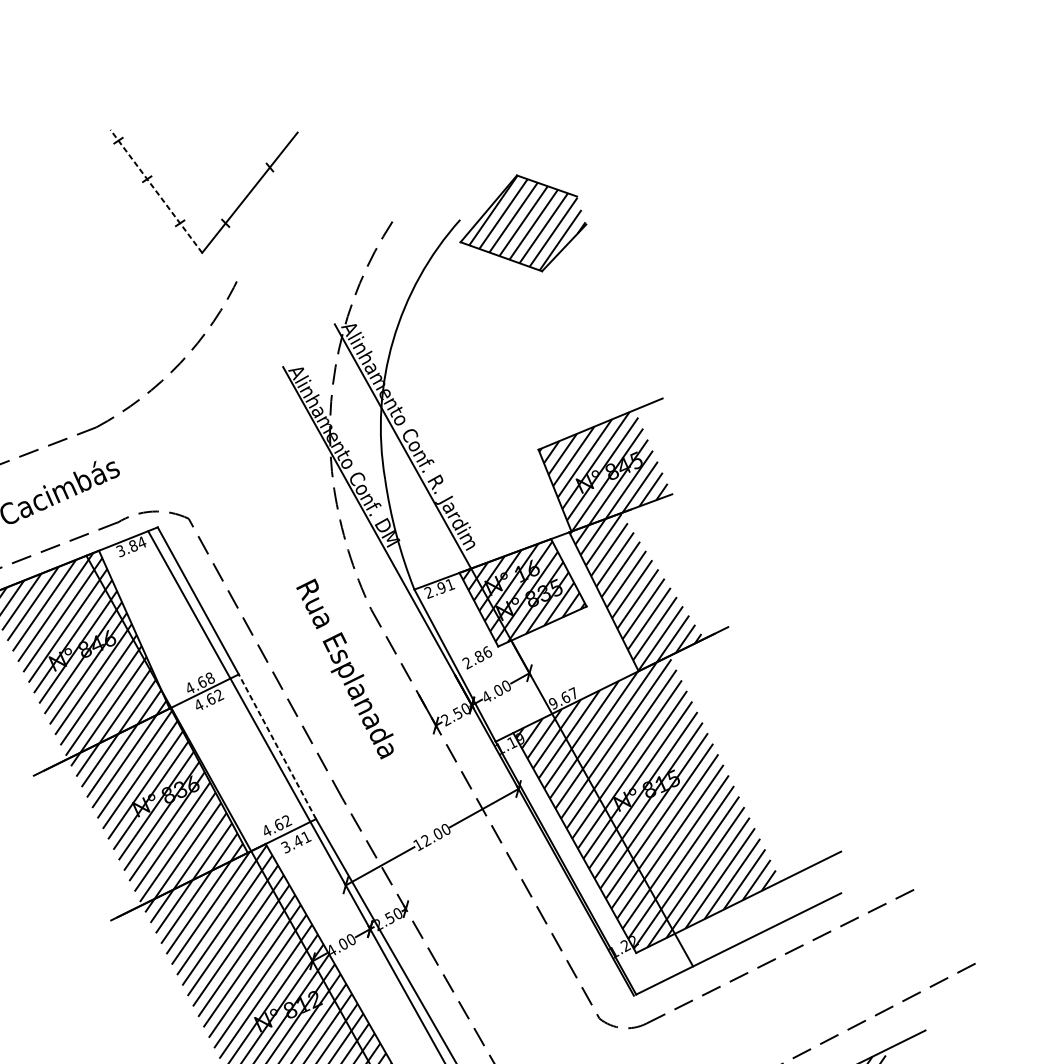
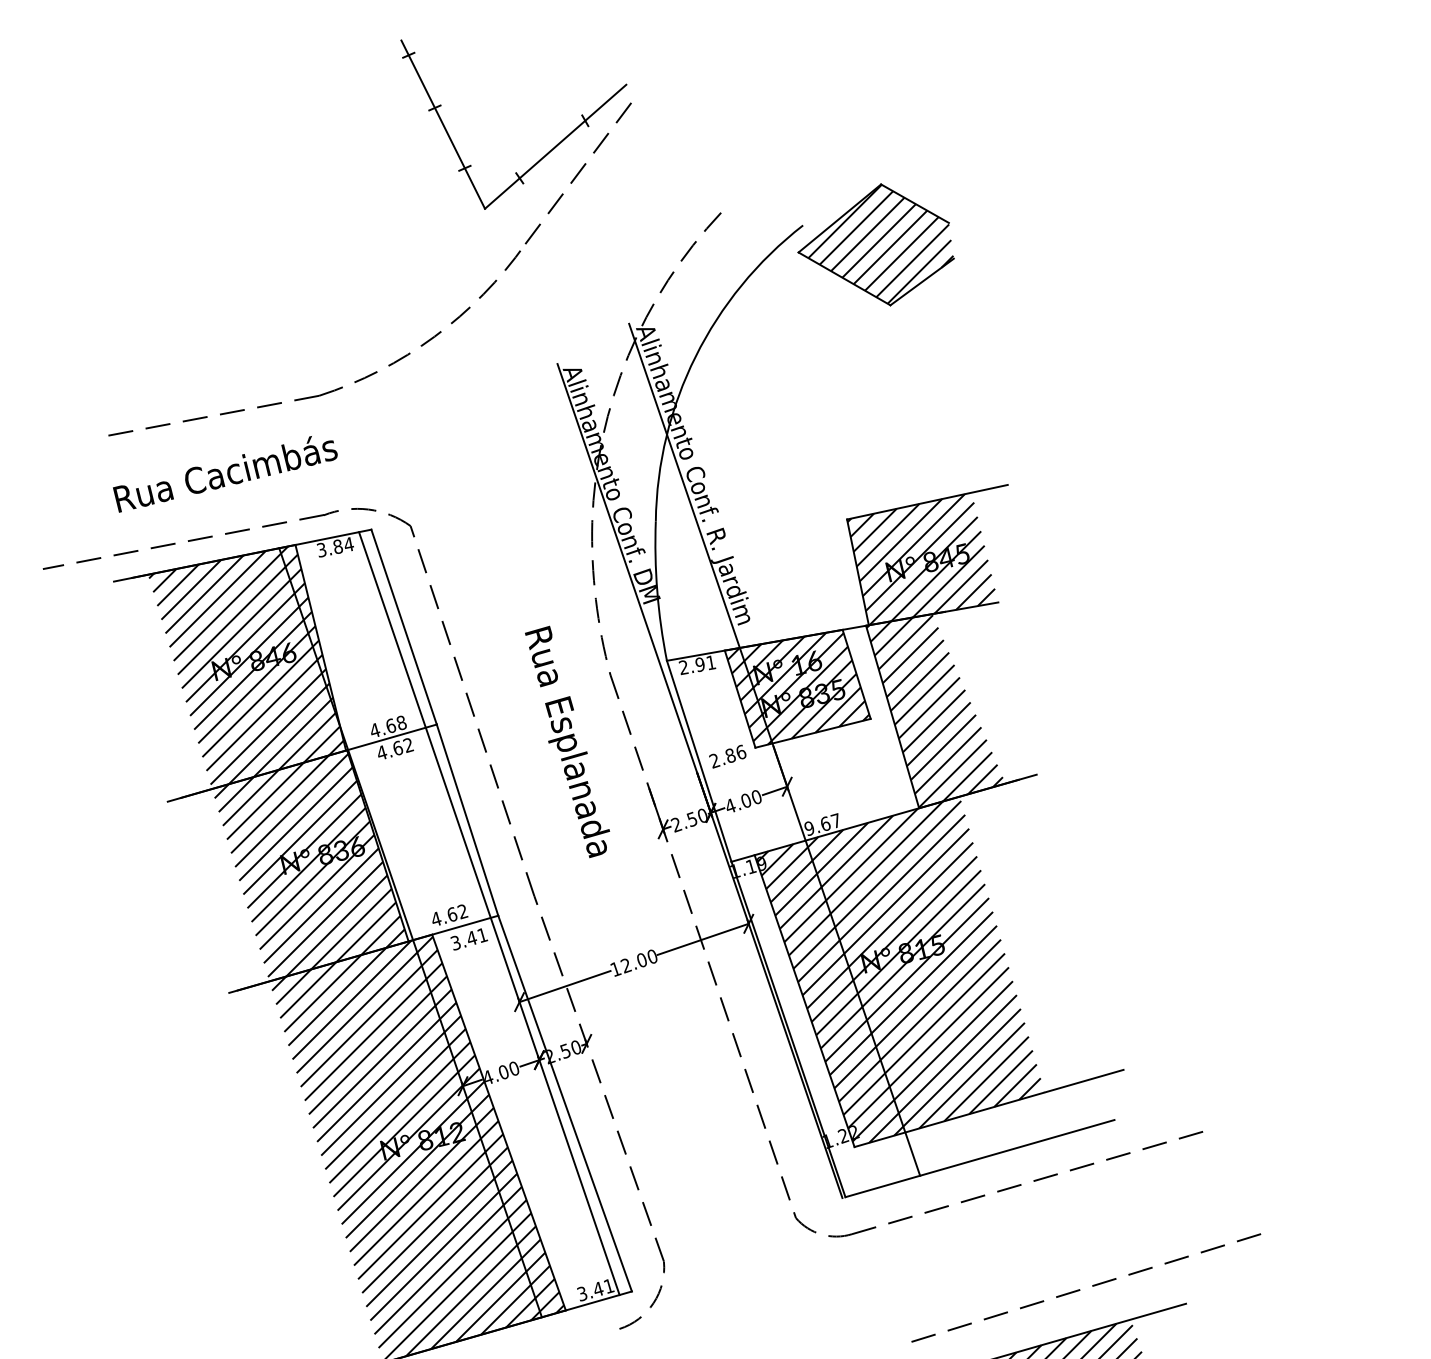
line: (156, 191) -> (443, 124), dashed -> solid
line: (271, 211) -> (577, 173), added
line: (277, 746) -> (467, 819), dashed -> solid

